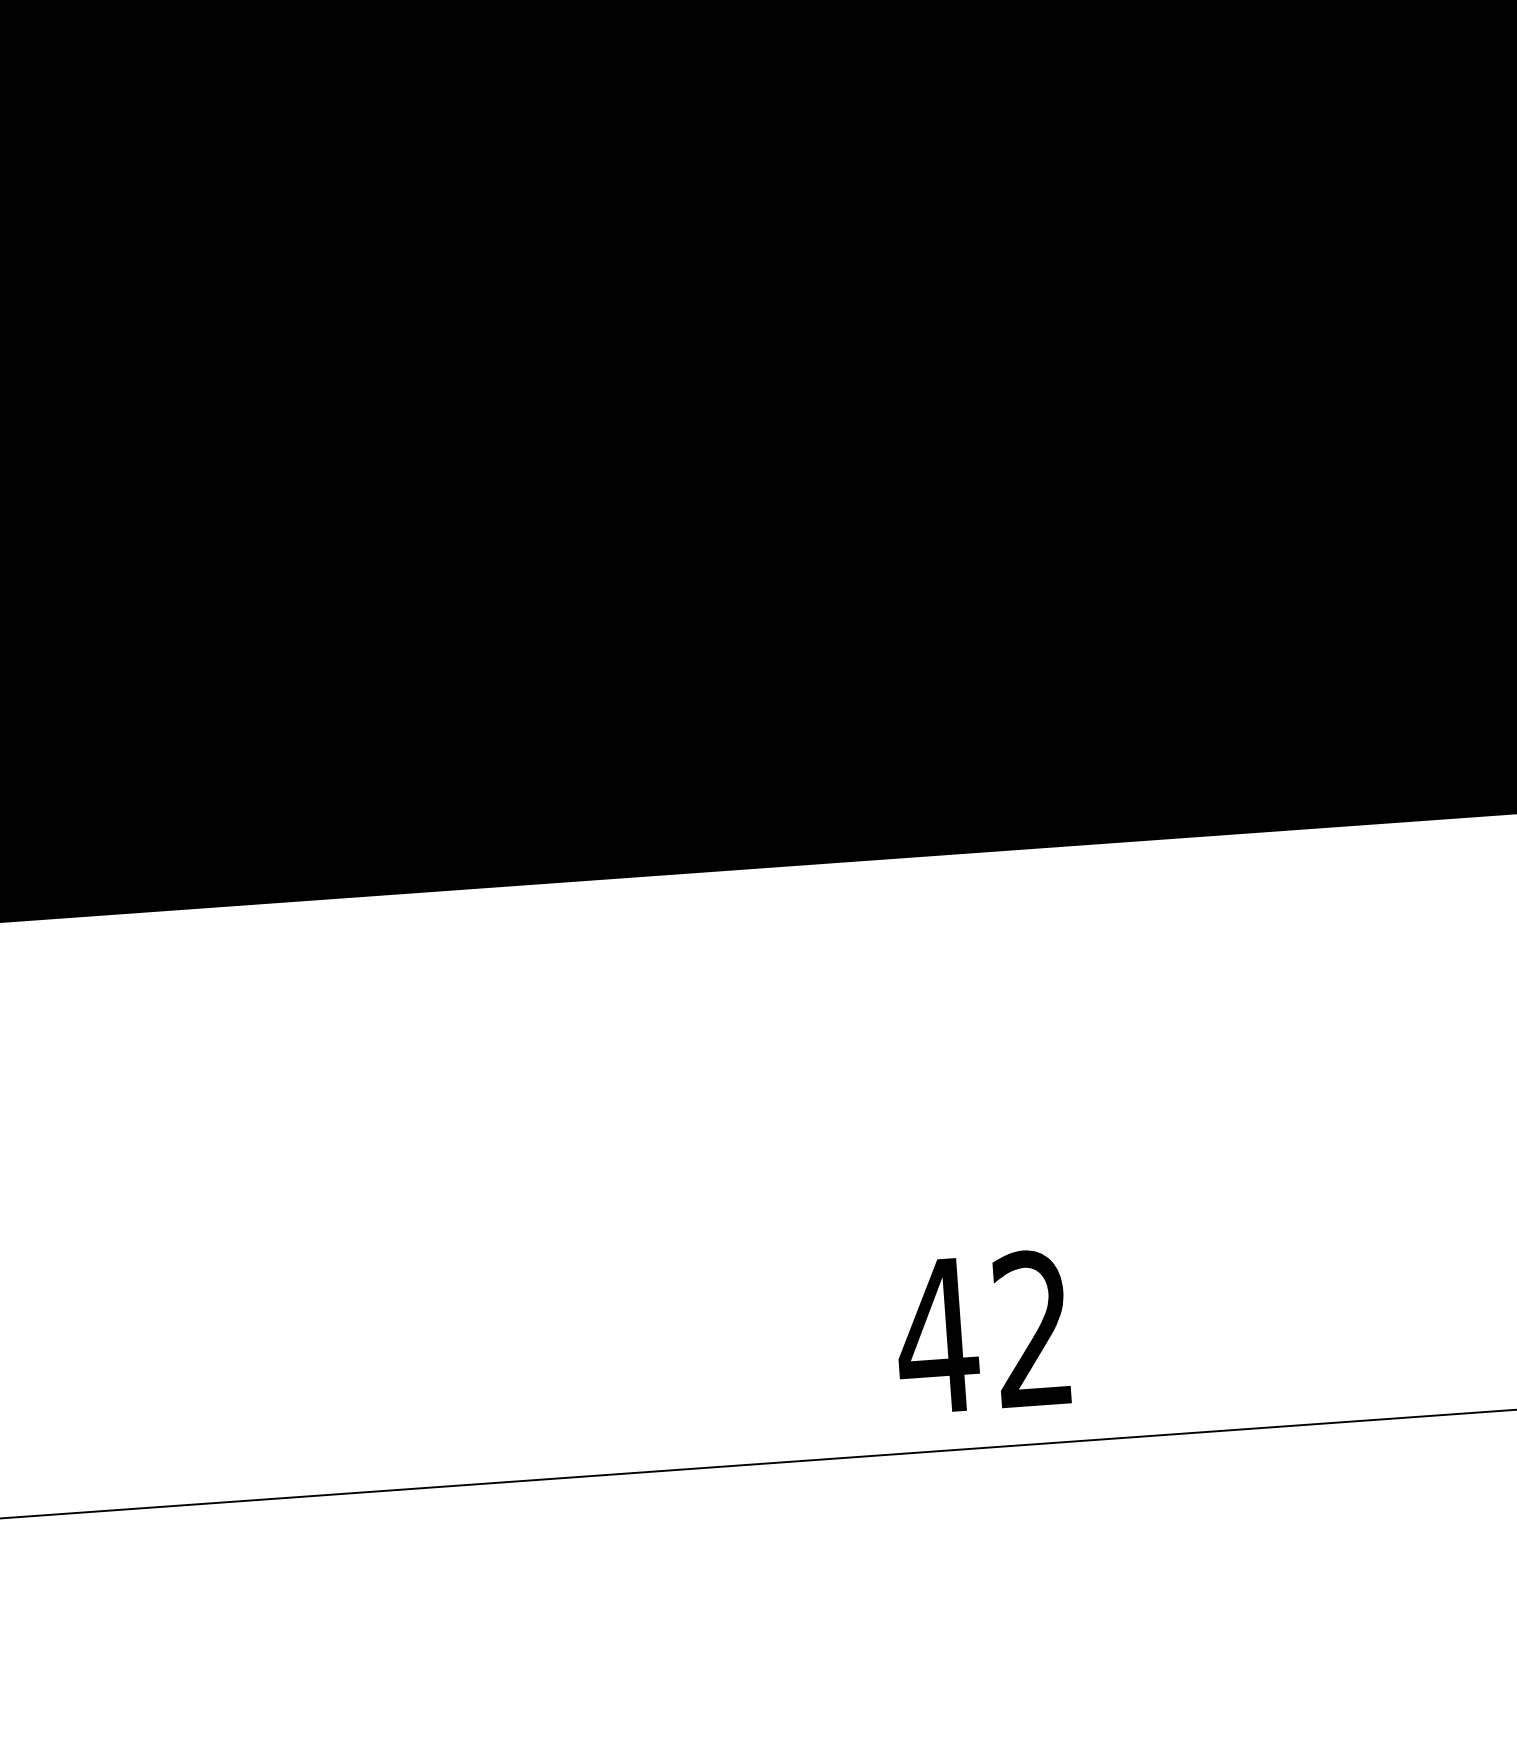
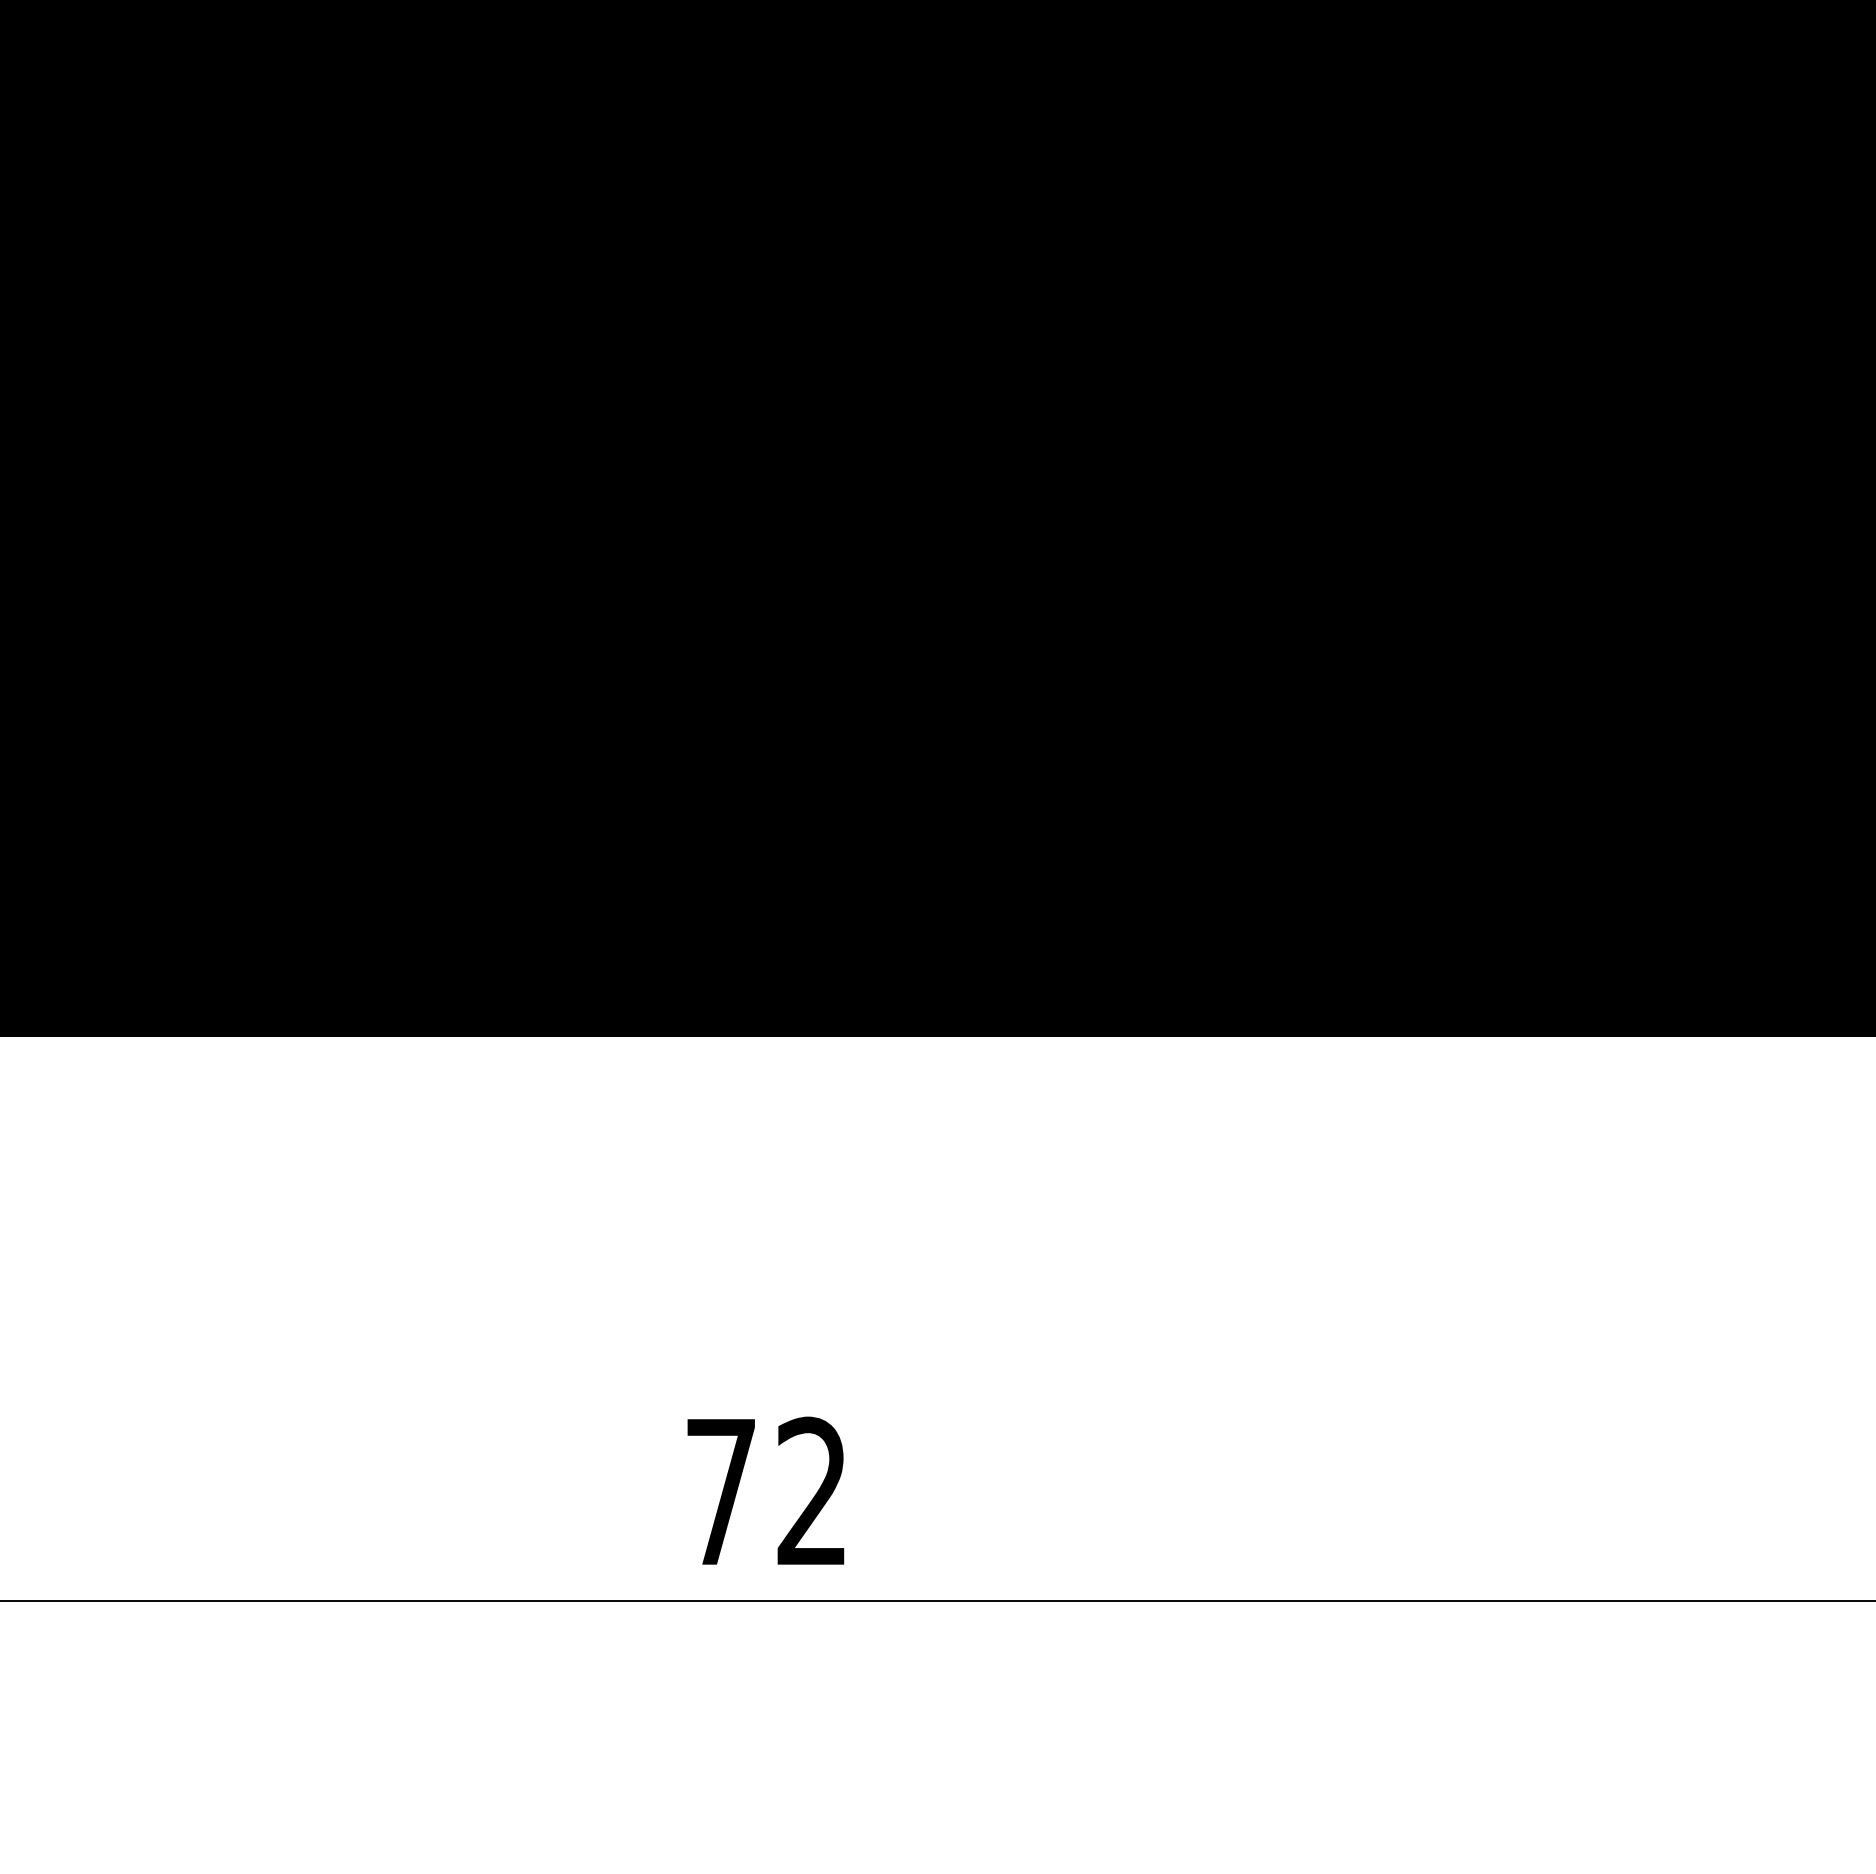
text: (936, 1335) -> (720, 1491), 42 -> 72

